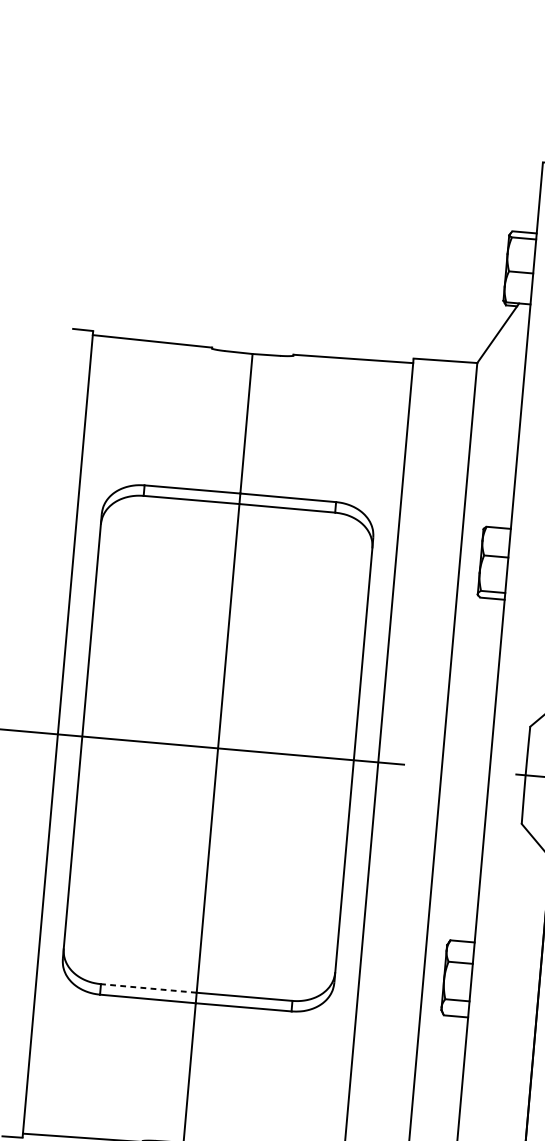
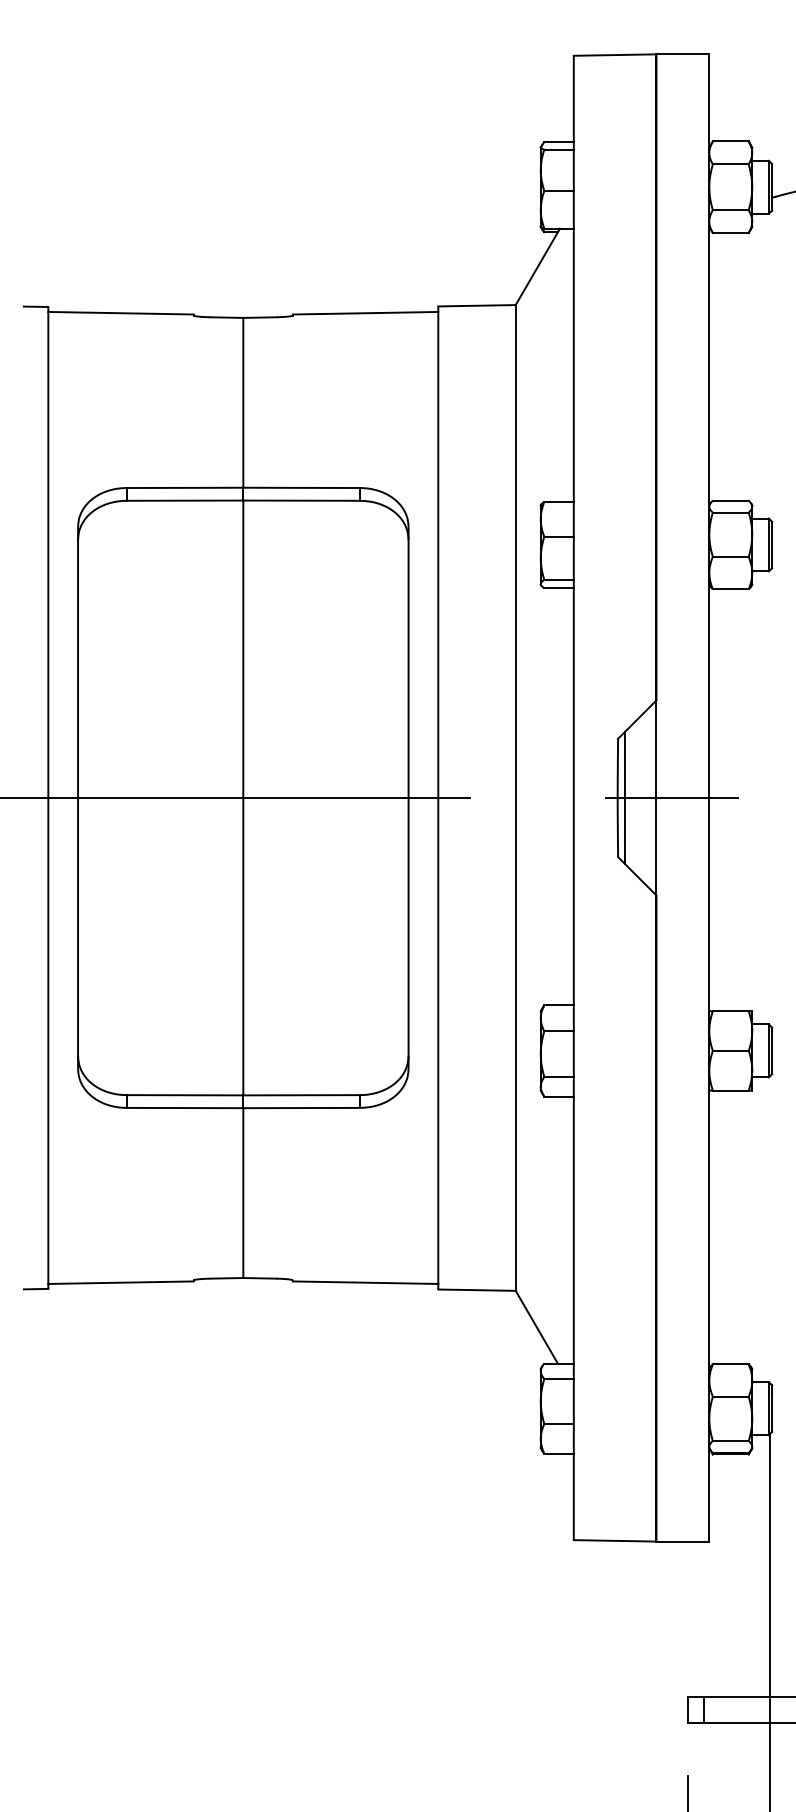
line: (532, 775) -> (625, 797), added
line: (148, 988) -> (184, 1095), dashed -> solid

